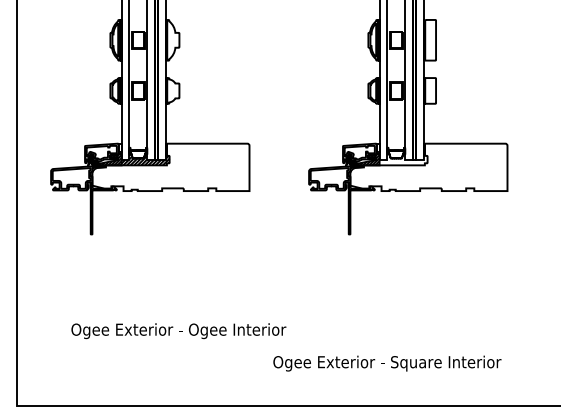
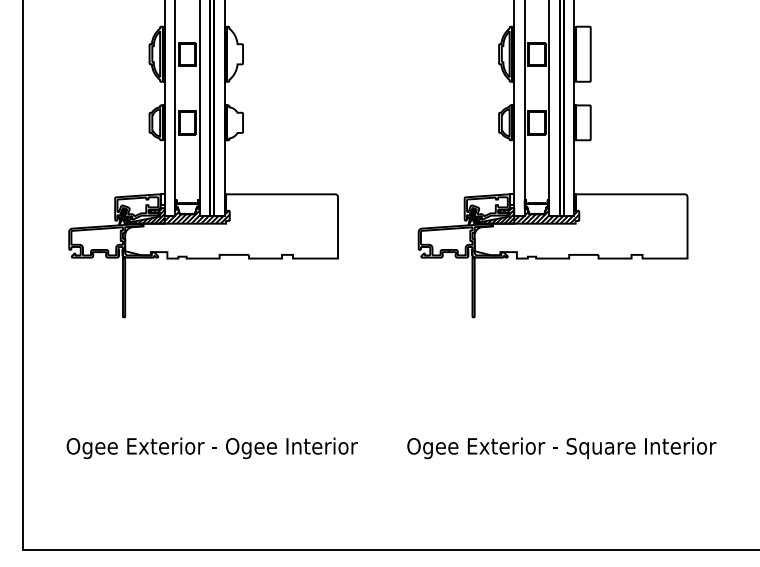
hatch: (403, 159) -> (546, 215), added
text: (178, 331) -> (211, 448), moved
text: (387, 363) -> (561, 448), moved

